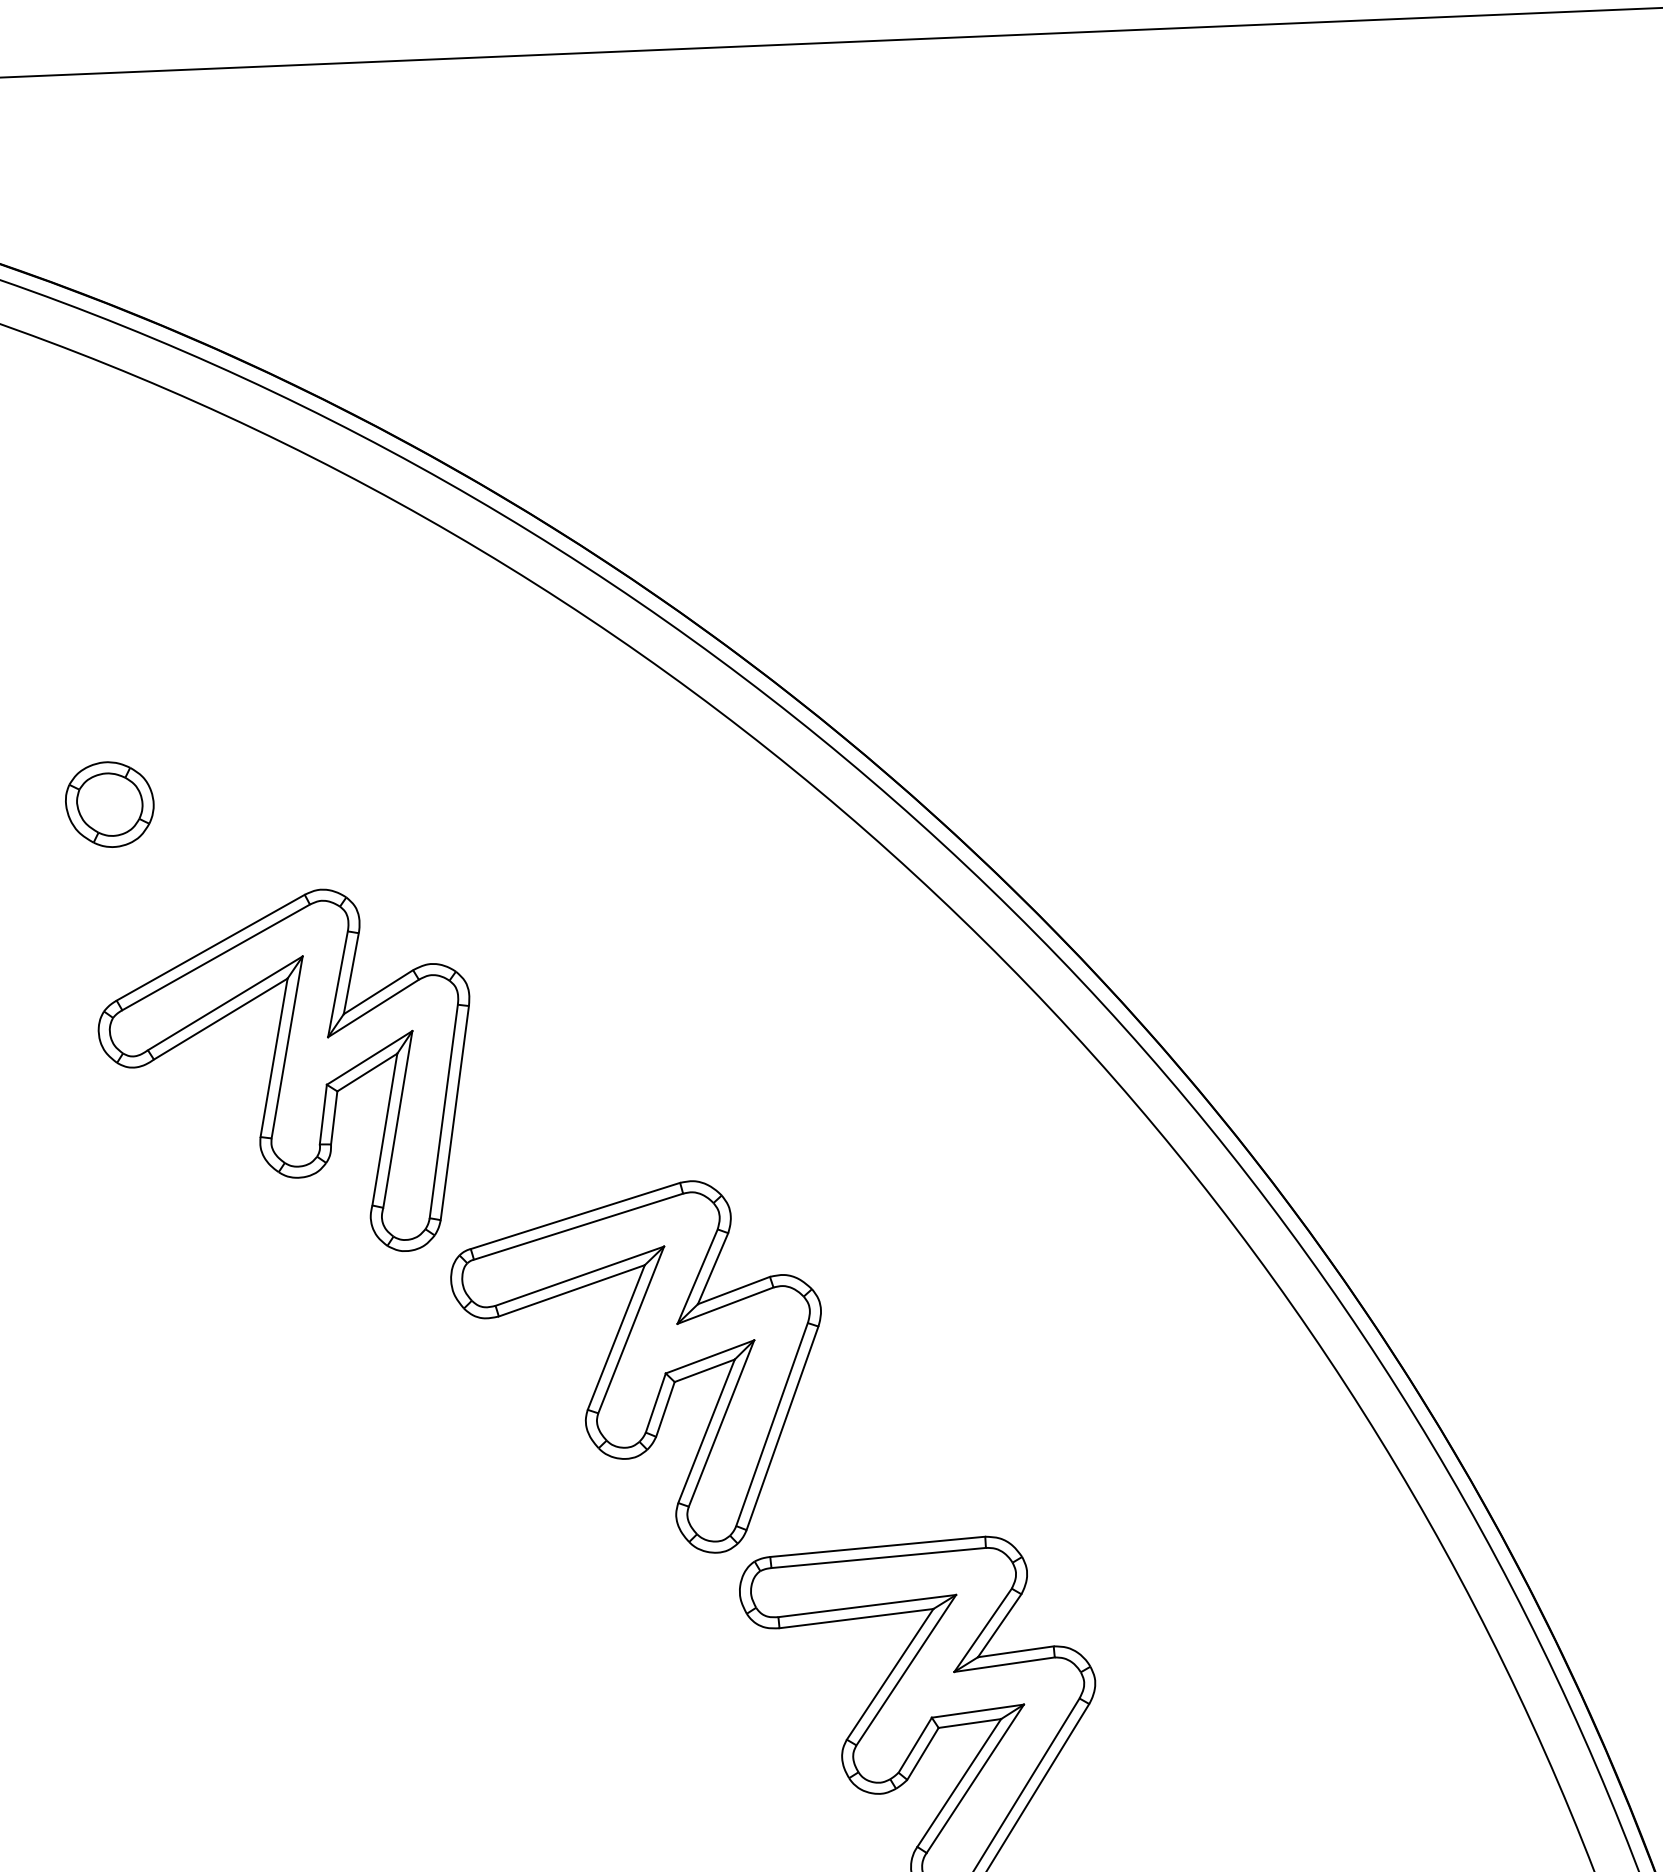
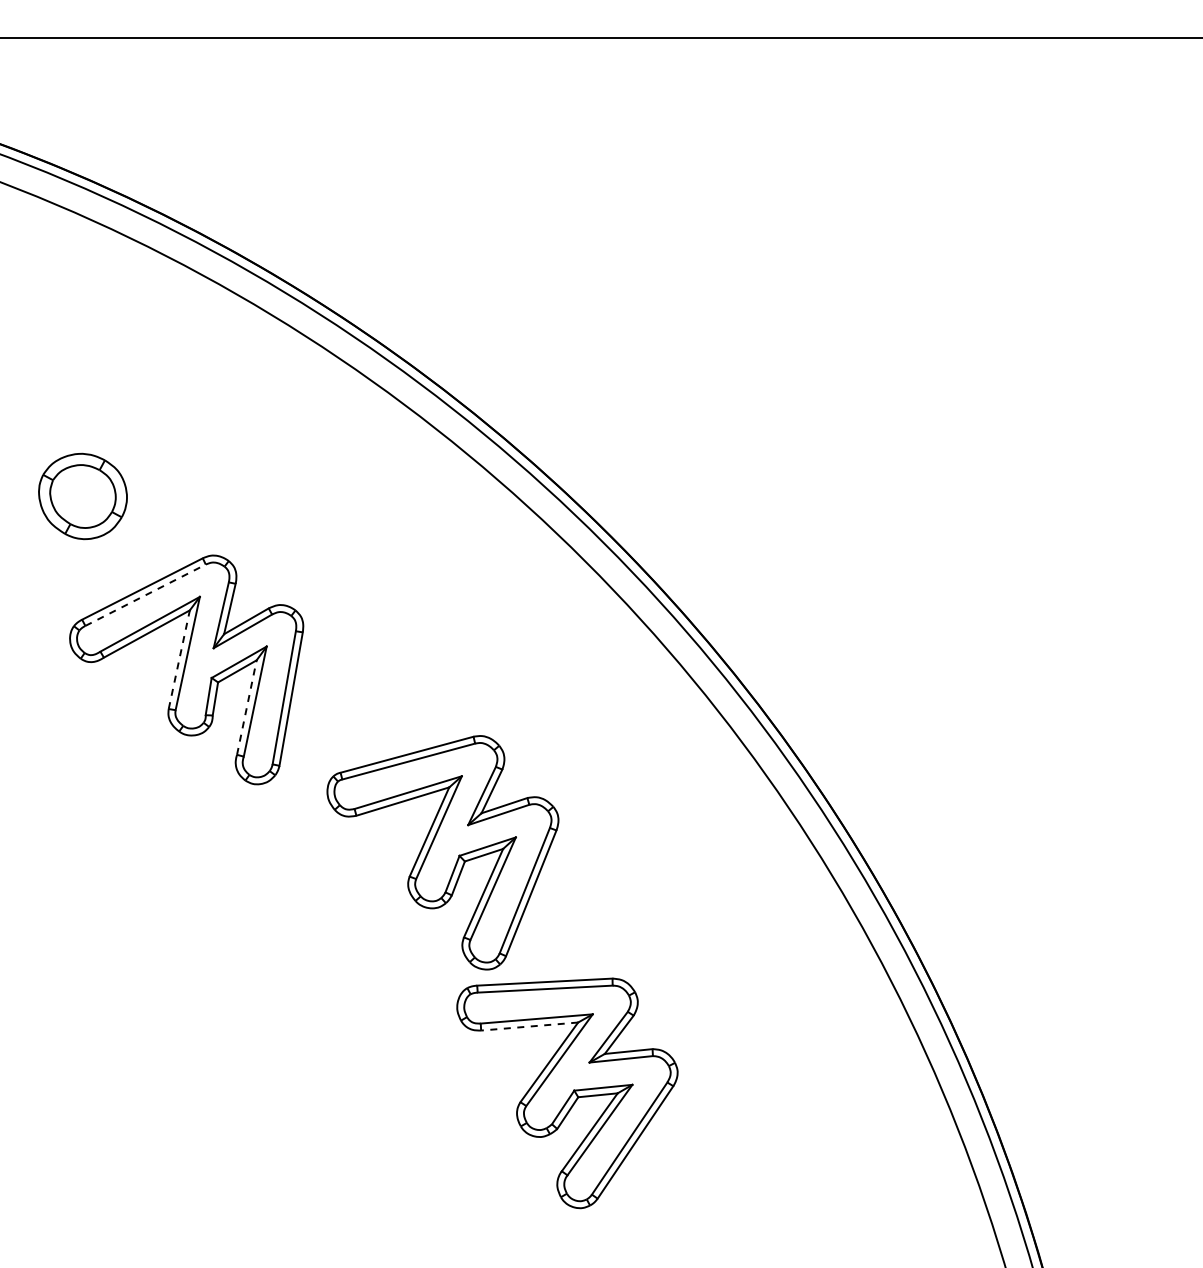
part: (109, 804) -> (82, 496), size x1.6
line: (215, 957) -> (145, 595), solid -> dashed
line: (274, 1057) -> (179, 659), solid -> dashed
line: (384, 1129) -> (246, 707), solid -> dashed
part: (638, 1369) -> (442, 852), moved
line: (856, 1618) -> (529, 1026), solid -> dashed

